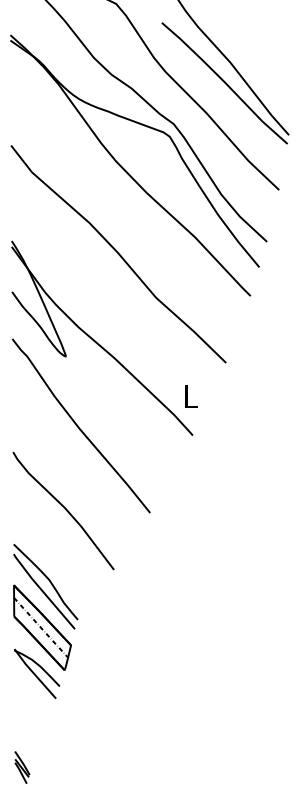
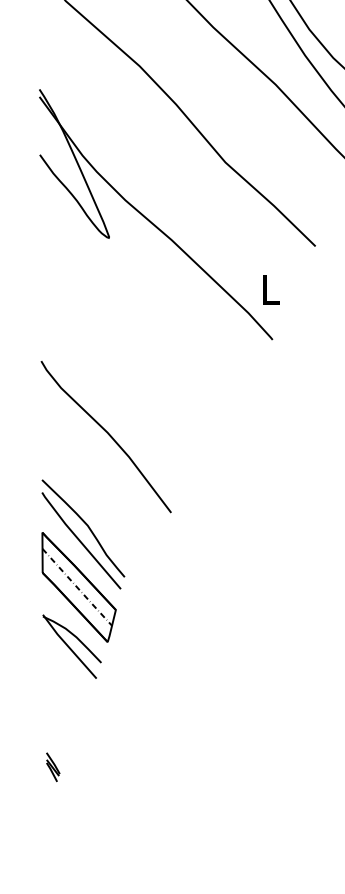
curve: (78, 425) -> (125, 326), removed
part: (22, 767) -> (53, 767), size x0.7

